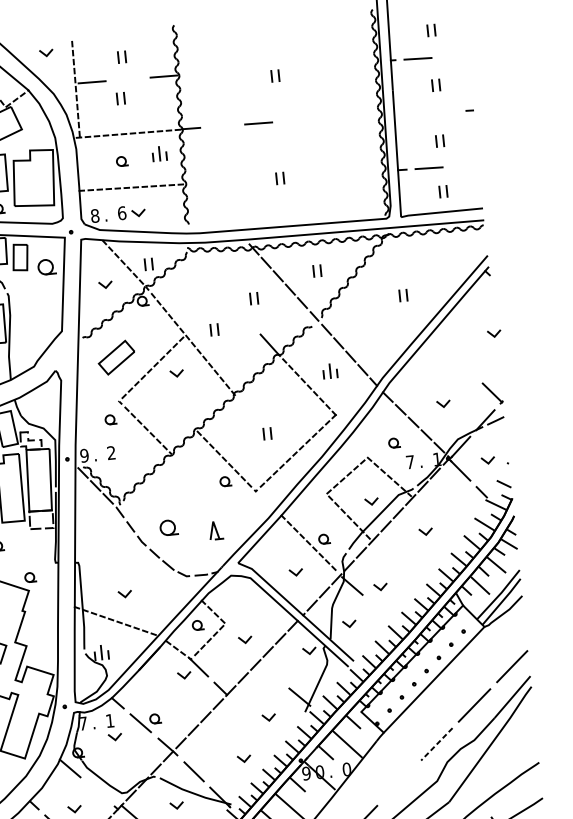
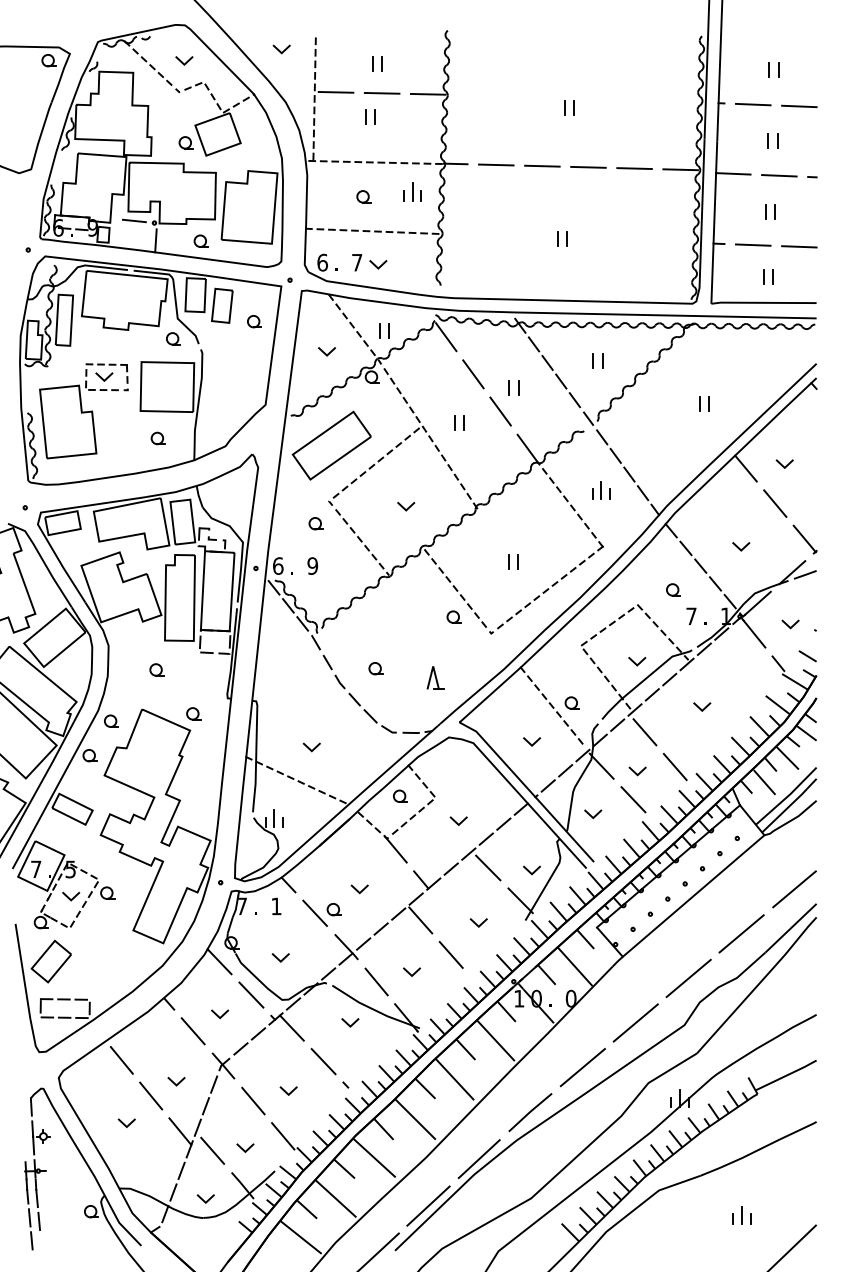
line: (454, 56) -> (799, 106), added
line: (127, 78) -> (381, 92), added
line: (444, 111) -> (779, 175), added
line: (407, 114) -> (732, 173), added
line: (366, 115) -> (680, 169), added
line: (330, 117) -> (634, 168), added
line: (294, 120) -> (588, 167), added
line: (222, 125) -> (496, 164), added
line: (465, 165) -> (799, 246), added
text: (122, 213) -> (357, 262), 6 -> 7
text: (95, 215) -> (322, 262), 8 -> 6
line: (197, 264) -> (446, 337), added
part: (46, 267) -> (254, 321), size x0.62
line: (221, 291) -> (473, 374), added
line: (245, 317) -> (500, 411), added
line: (492, 334) -> (782, 464), moved
line: (440, 342) -> (745, 468), added
part: (116, 357) -> (331, 445), size x1.67
line: (466, 367) -> (775, 503), added
line: (178, 374) -> (407, 507), moved
text: (111, 452) -> (312, 565), 2 -> 9
text: (83, 455) -> (277, 565), 9 -> 6
part: (168, 527) -> (375, 668), size x0.62
line: (382, 556) -> (644, 732), added
line: (409, 580) -> (674, 766), added
line: (379, 609) -> (633, 799), added
line: (308, 652) -> (530, 871), moved
line: (272, 673) -> (488, 867), added
line: (183, 676) -> (358, 890), moved
line: (223, 720) -> (420, 920), added
line: (113, 737) -> (278, 958), moved
line: (249, 744) -> (450, 954), added
line: (436, 744) -> (688, 978), dashed -> solid
line: (242, 759) -> (409, 972), moved
text: (306, 773) -> (519, 998), 9 -> 1
line: (398, 782) -> (635, 1022), added
line: (97, 791) -> (251, 994), added

